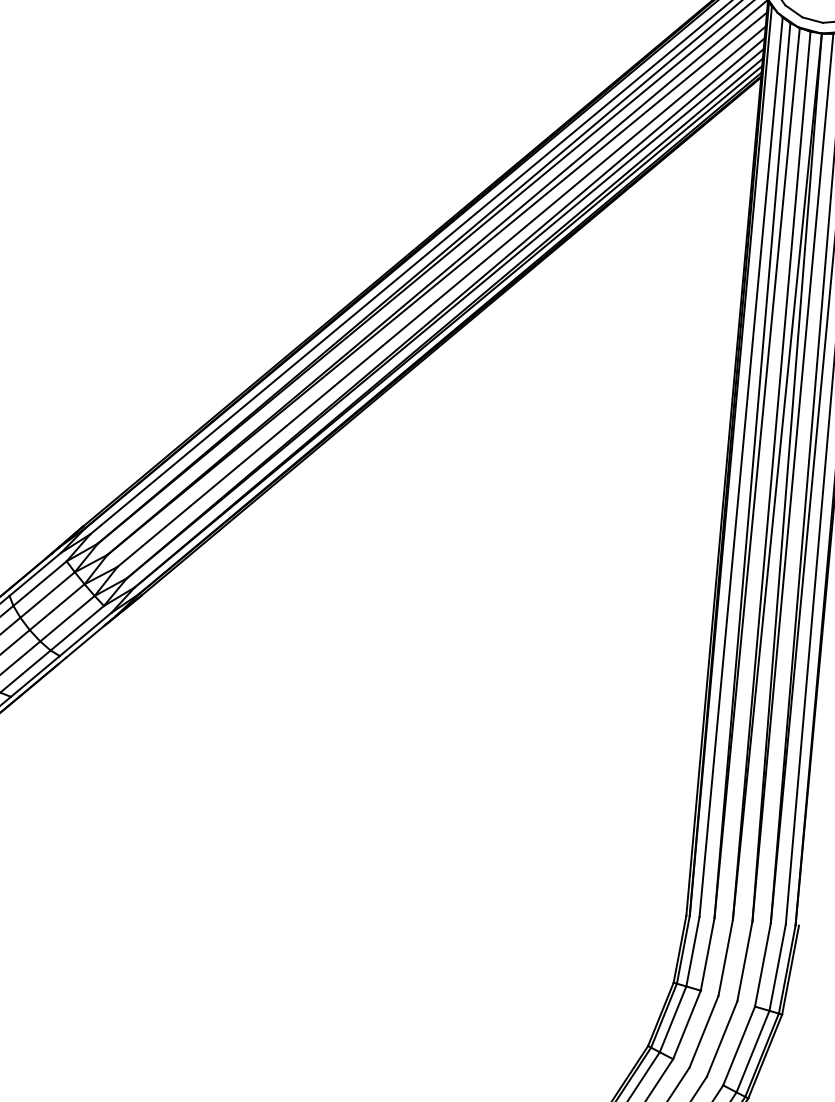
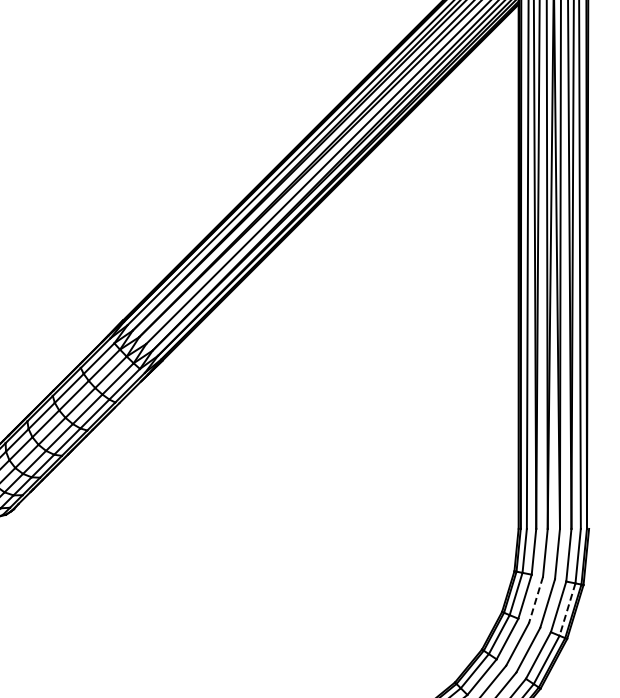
line: (703, 1032) -> (535, 600), solid -> dashed
line: (752, 1053) -> (567, 610), solid -> dashed

